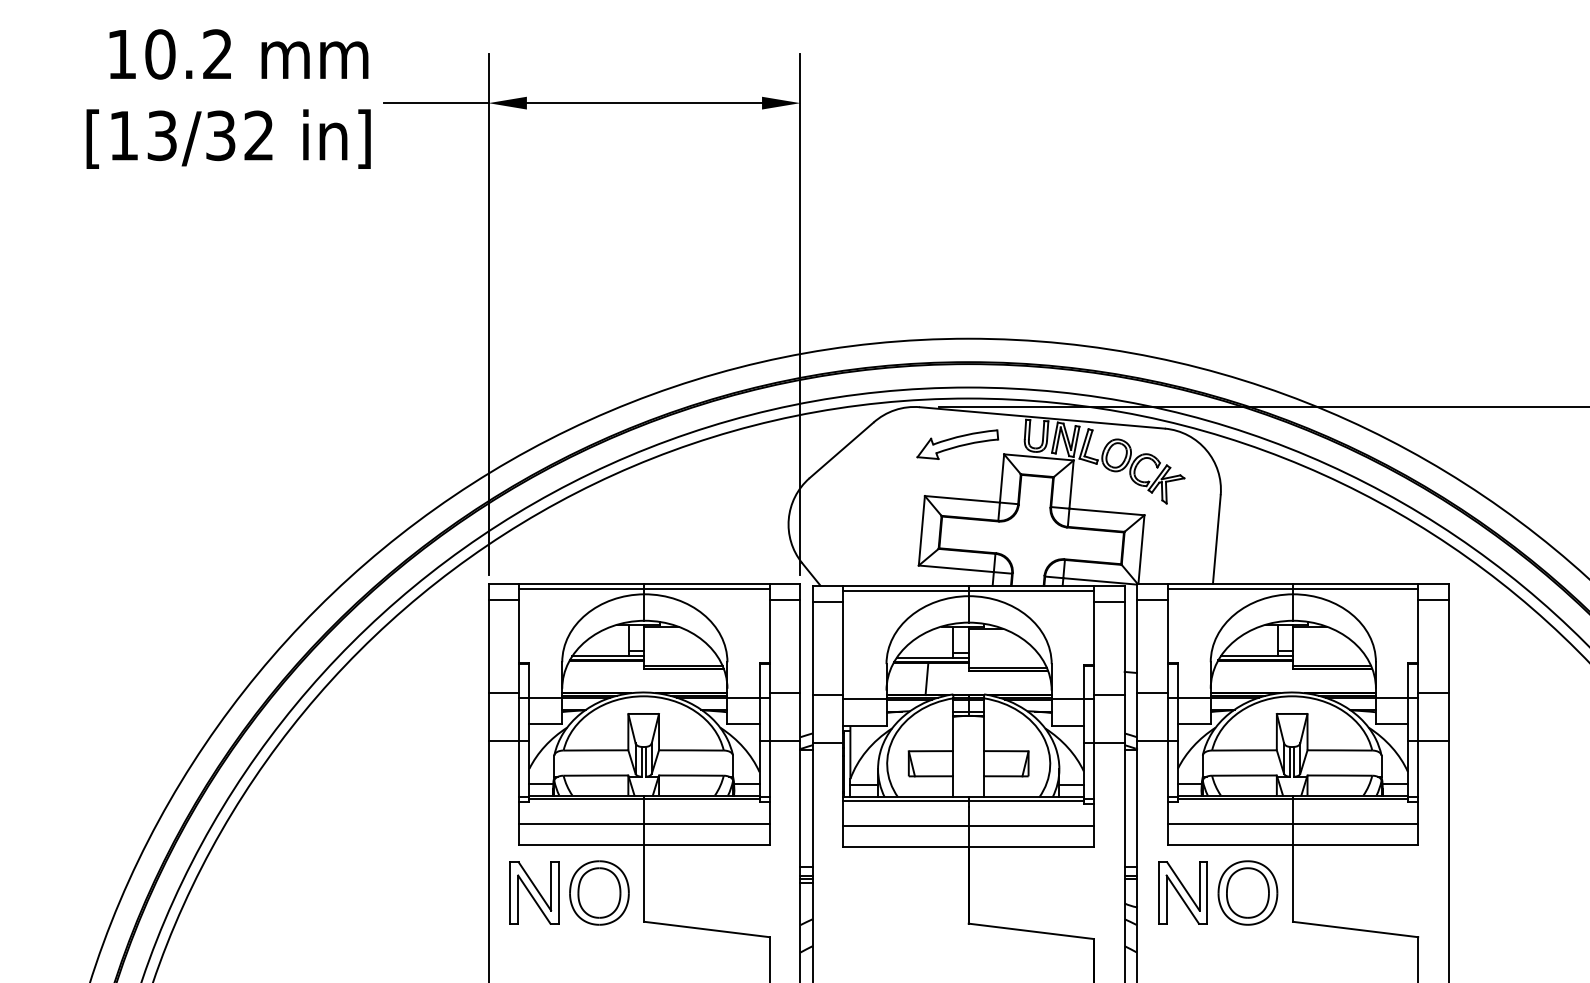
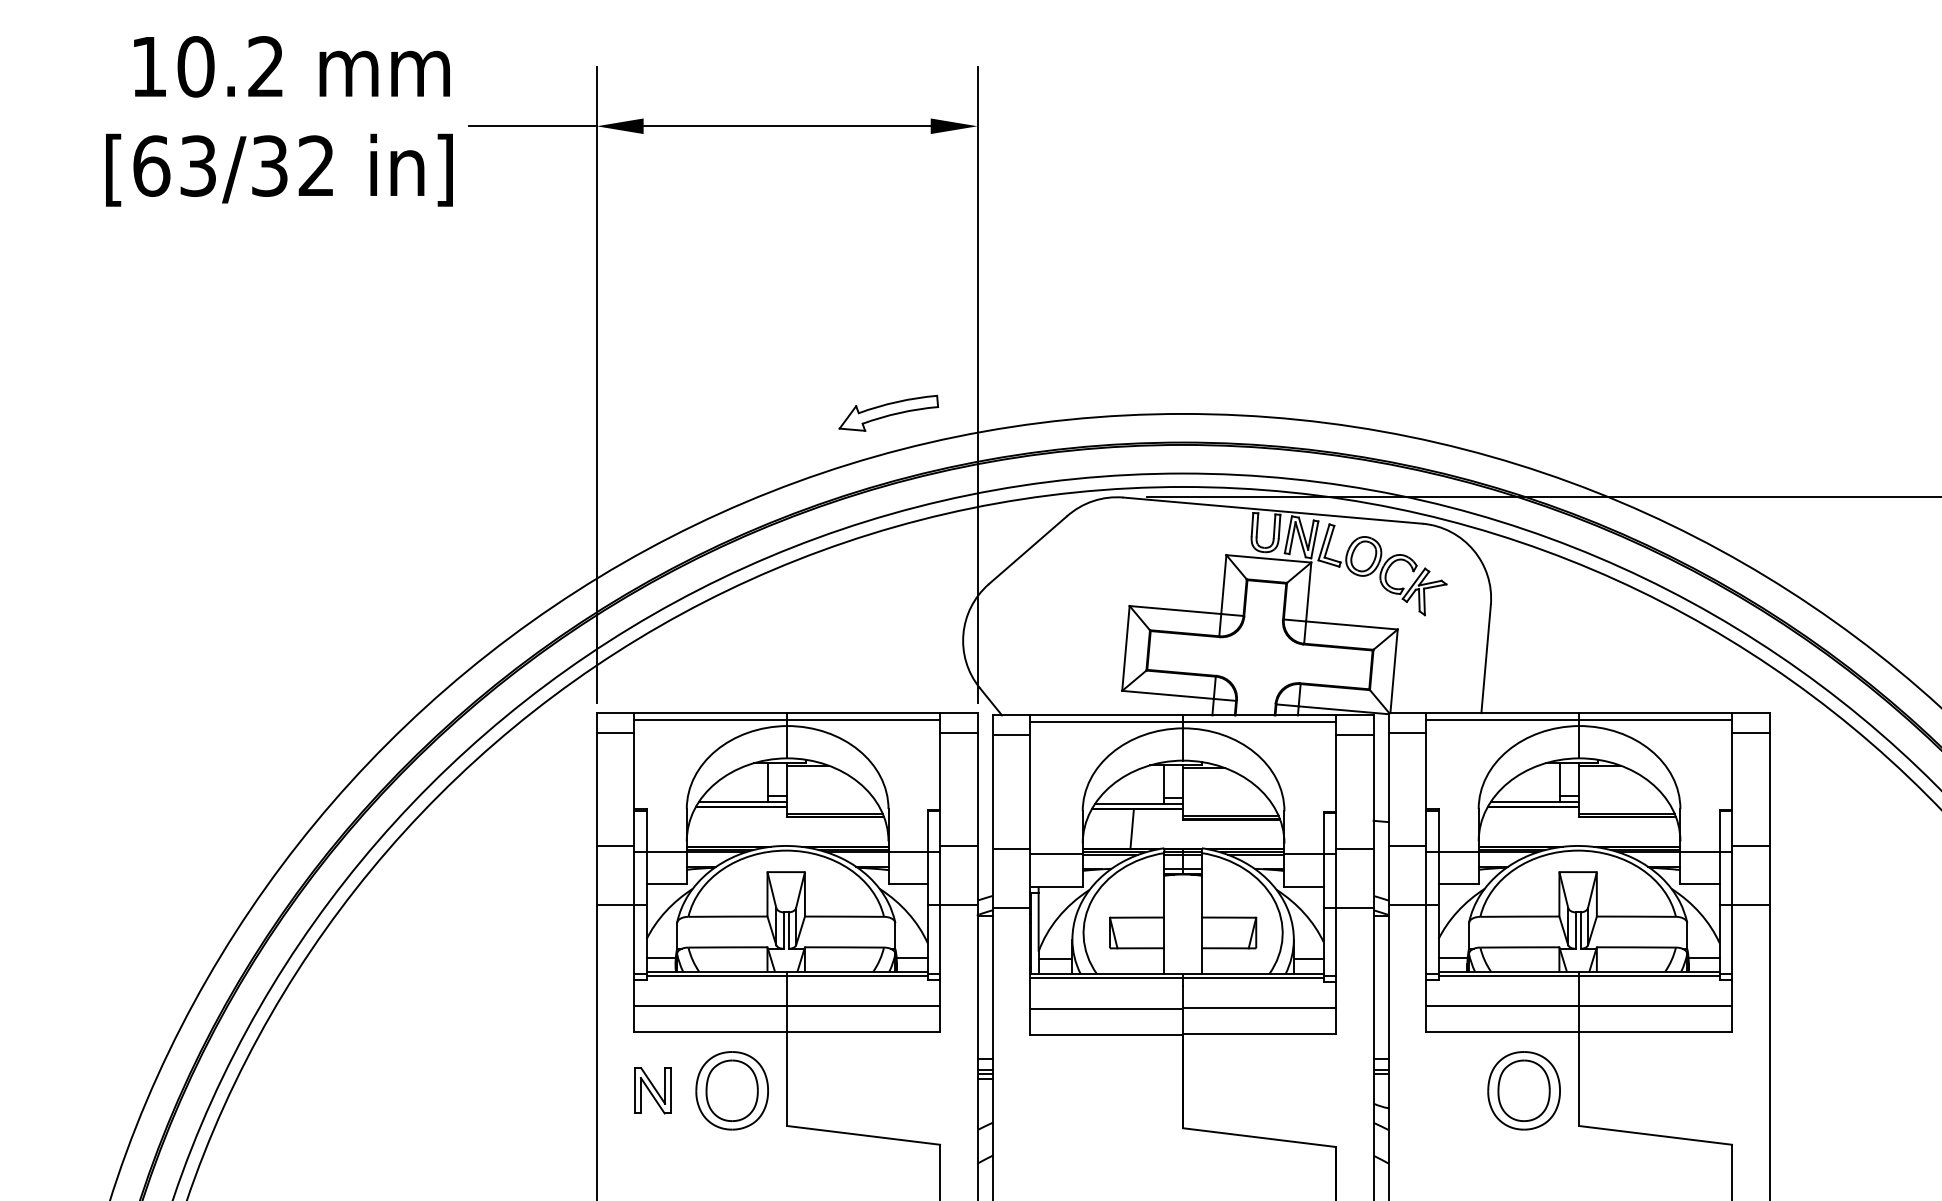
text: (123, 135) -> (151, 165), [13/32 -> [63/32
part: (957, 444) -> (888, 412), moved
part: (534, 892) -> (652, 1090), size x0.6
part: (1182, 892) -> (1444, 1090), removed

